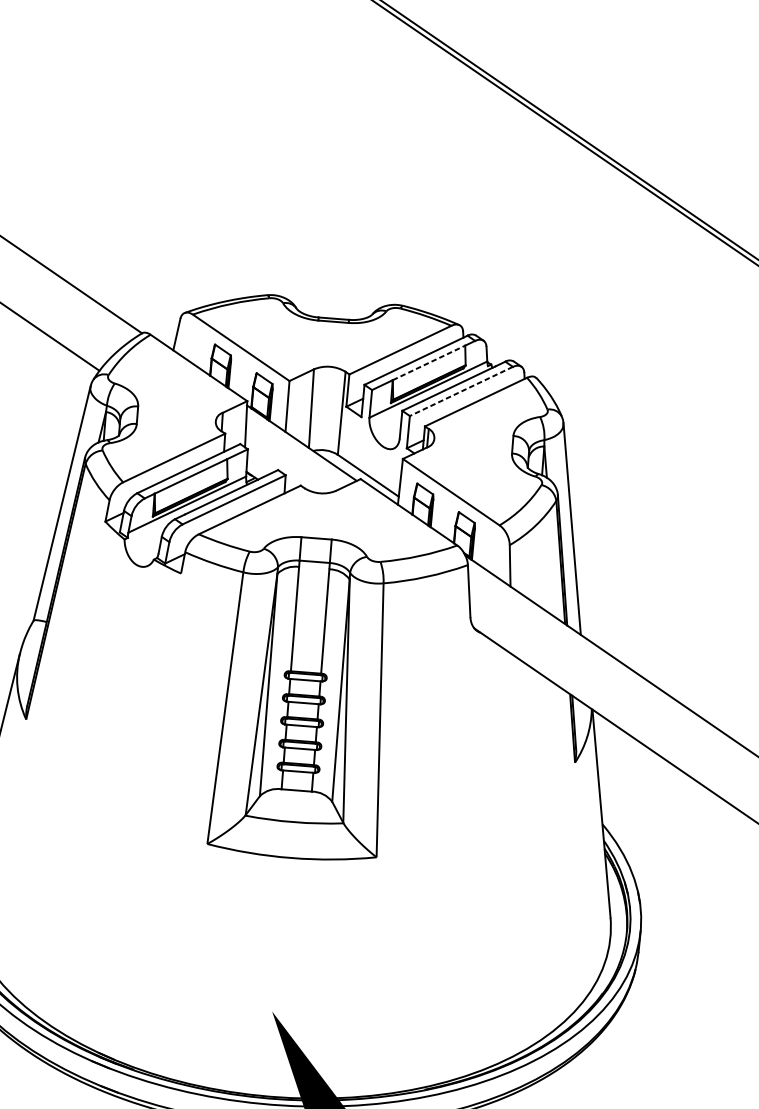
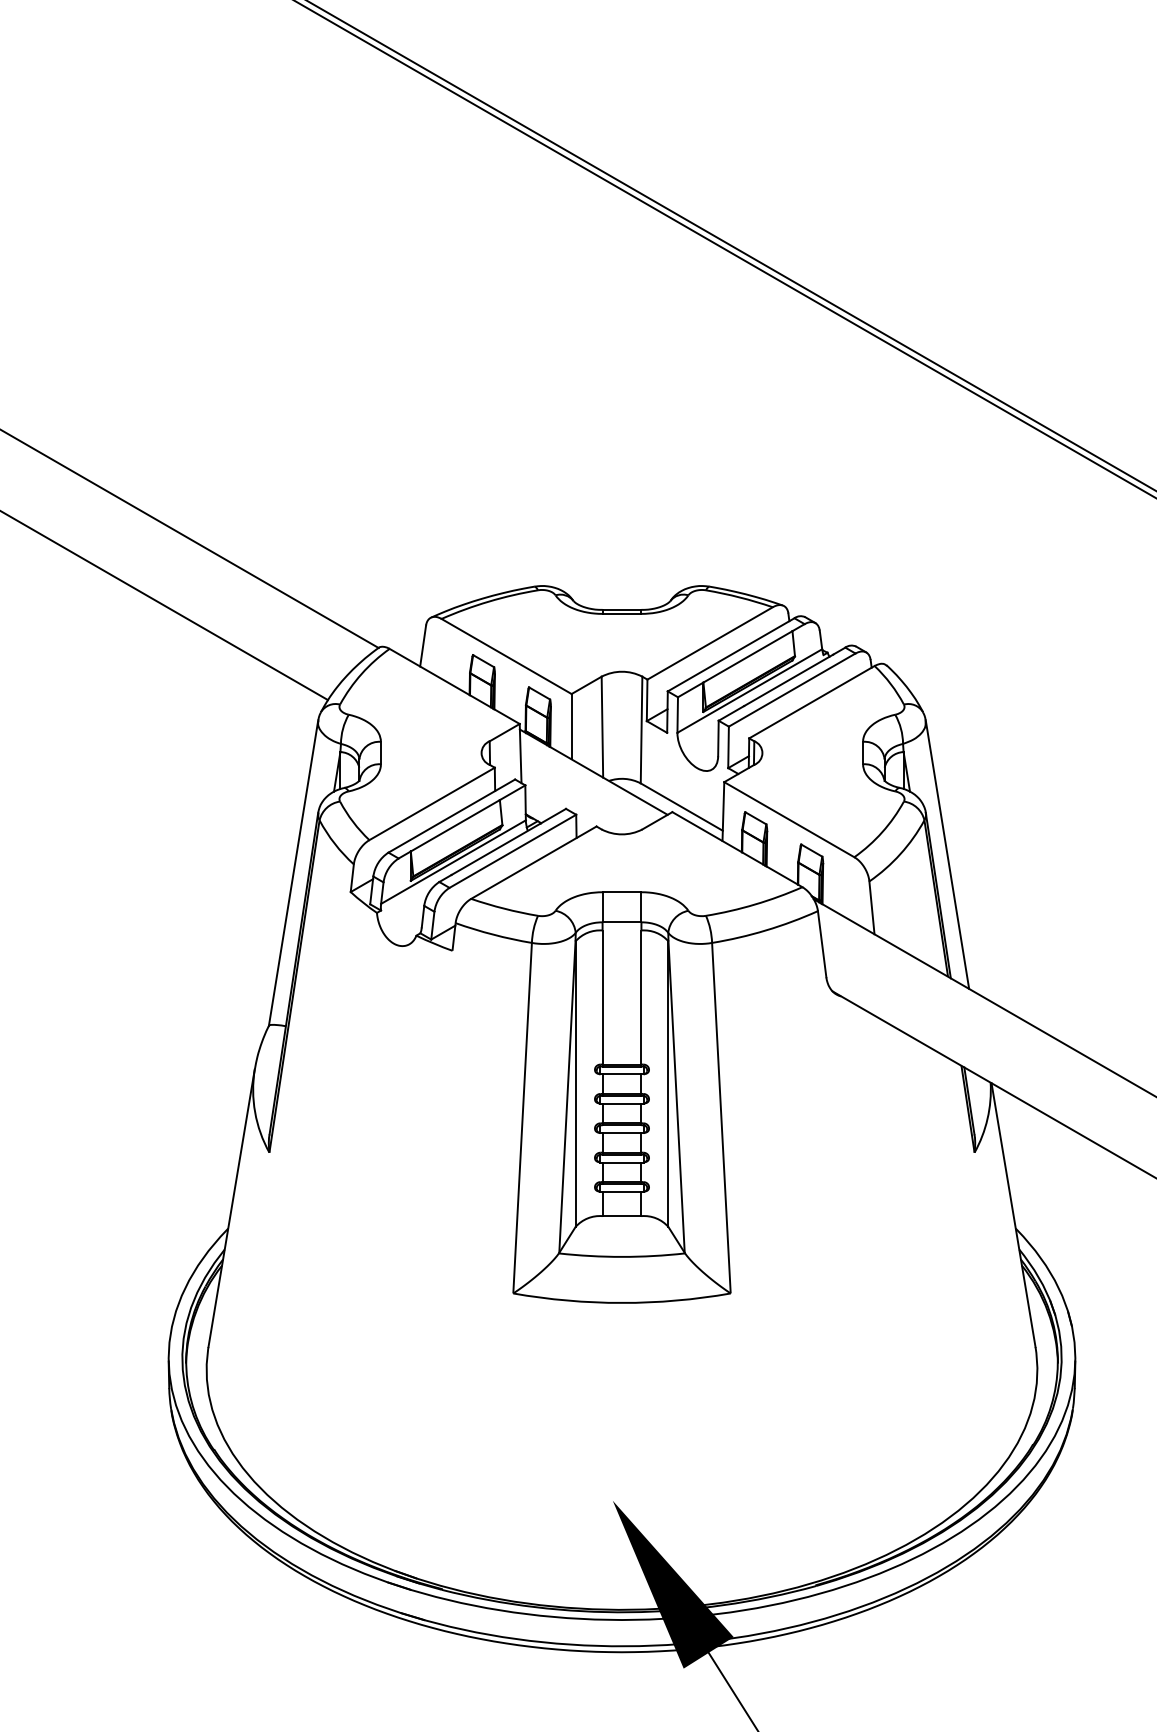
line: (429, 362) -> (748, 656), dashed -> solid
line: (460, 391) -> (791, 690), dashed -> solid

